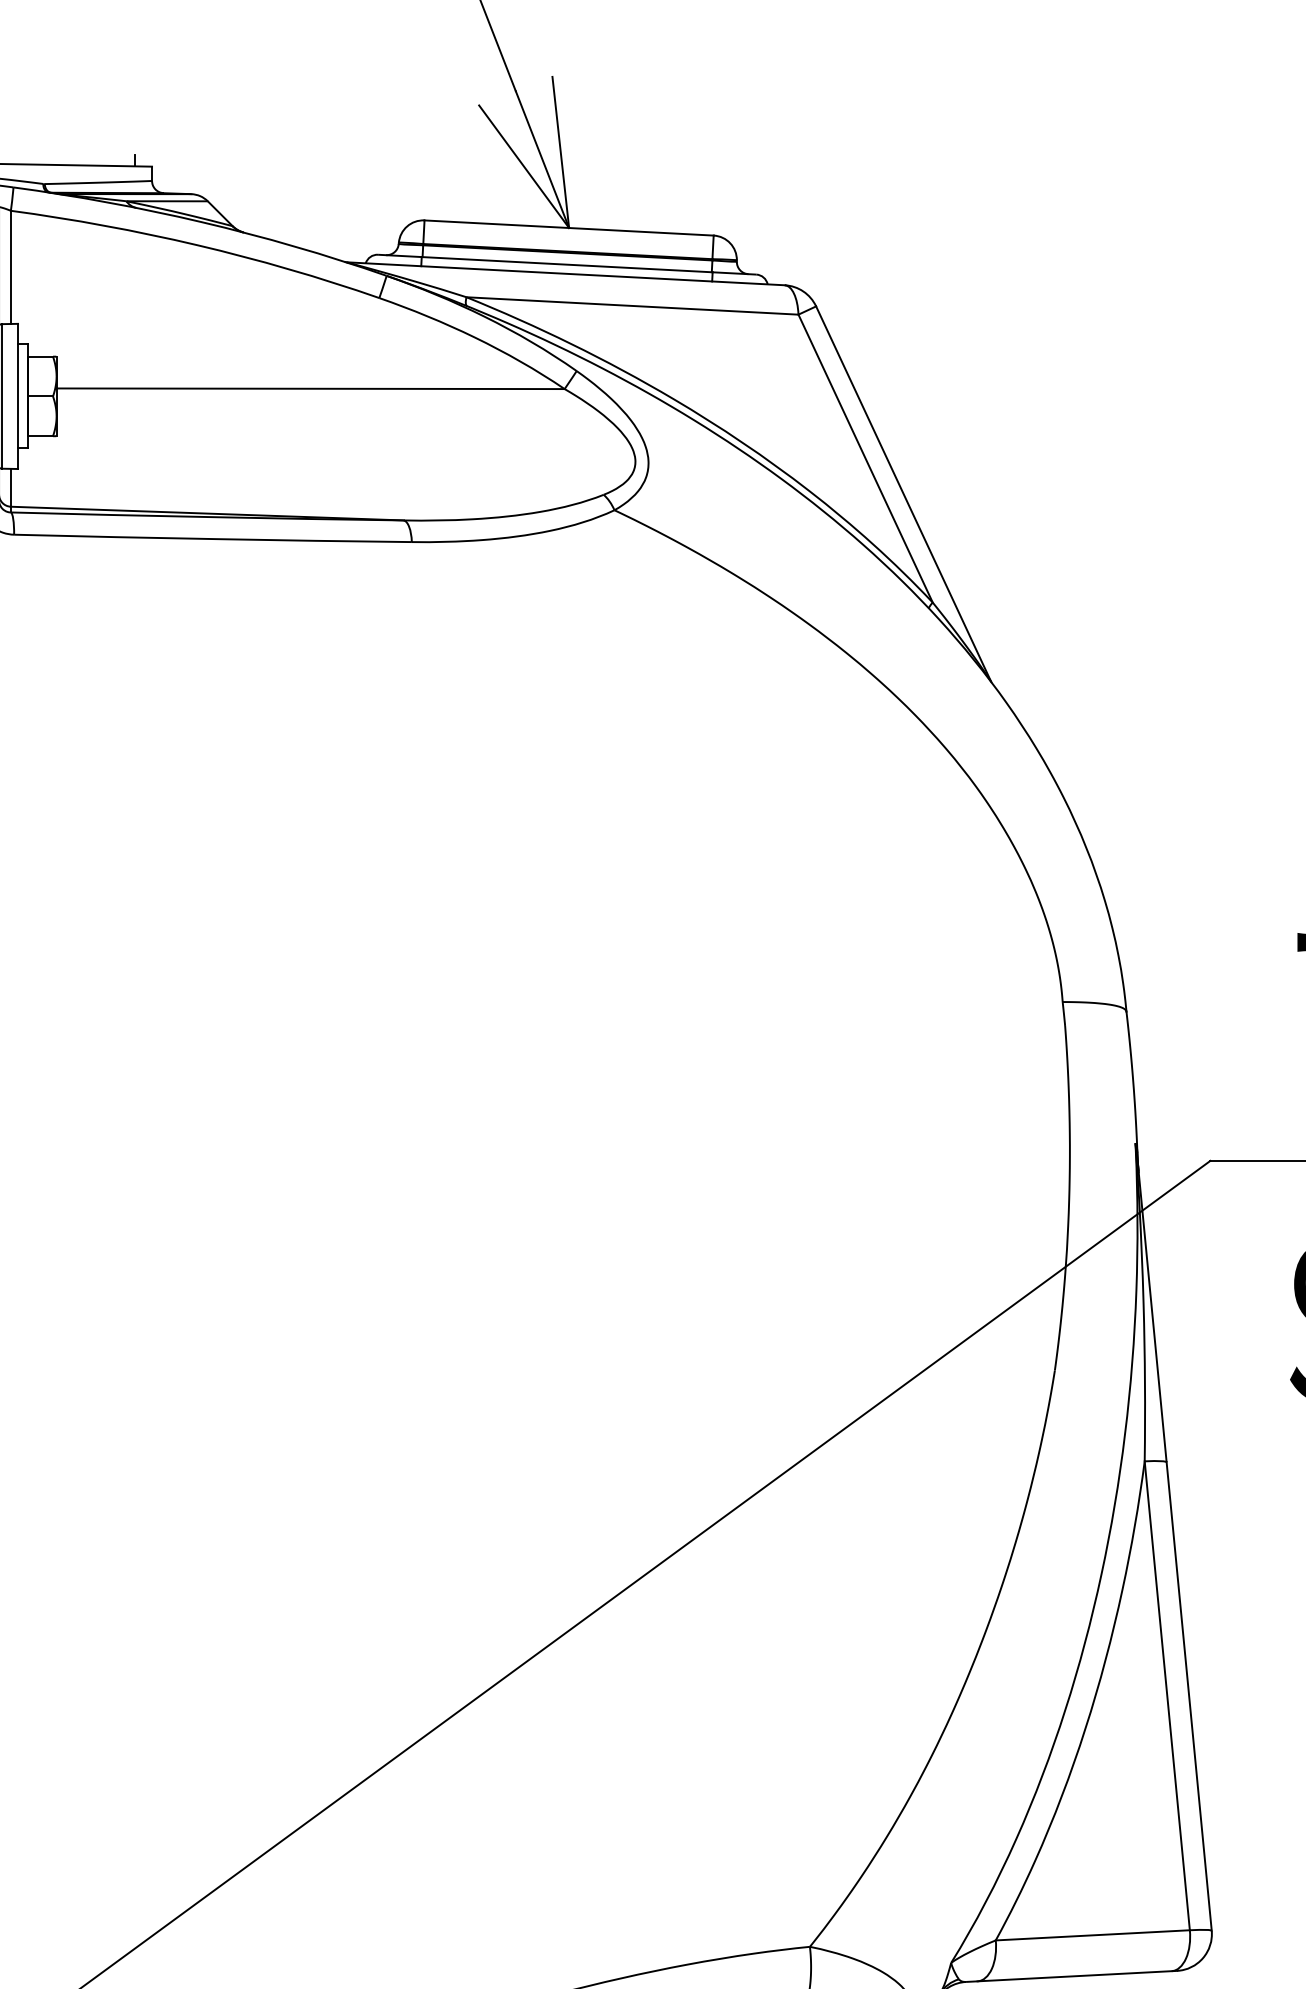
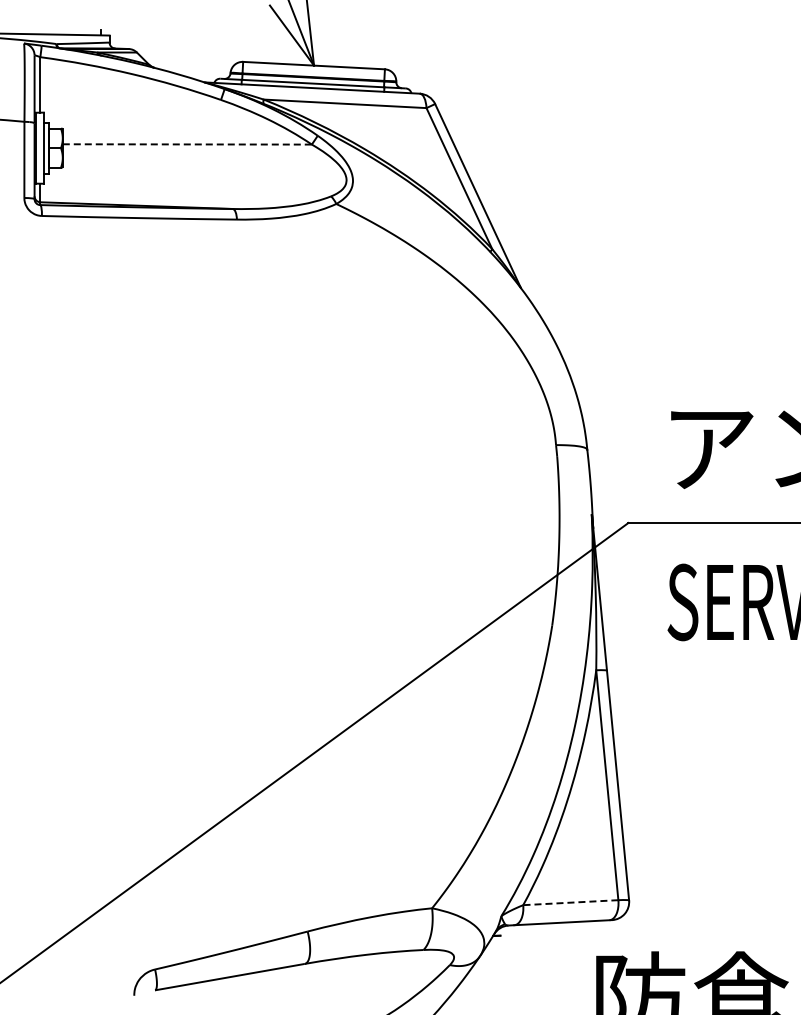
line: (310, 388) -> (187, 144), solid -> dashed
line: (1092, 1934) -> (570, 902), solid -> dashed

